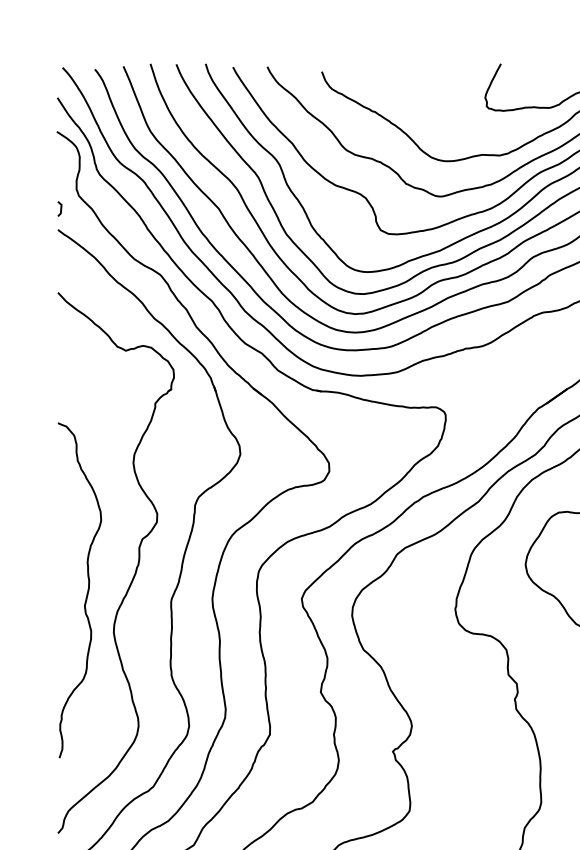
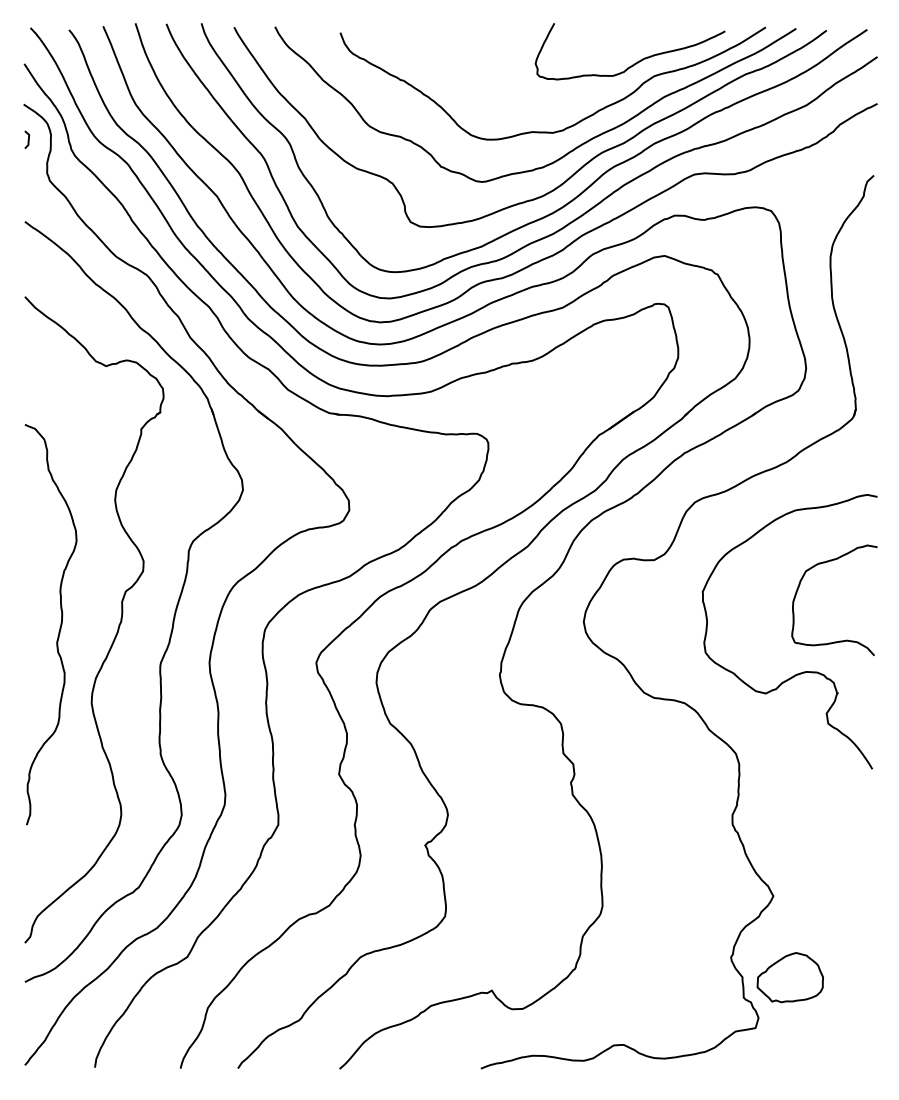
line: (60, 208) -> (27, 139), moved
curve: (86, 592) -> (59, 627), moved

